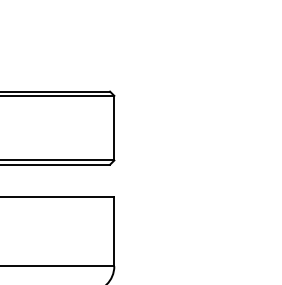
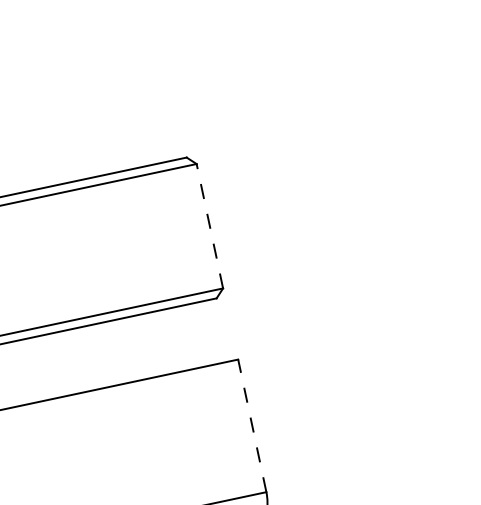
line: (114, 127) -> (209, 224), solid -> dashed
line: (114, 231) -> (252, 425), solid -> dashed

